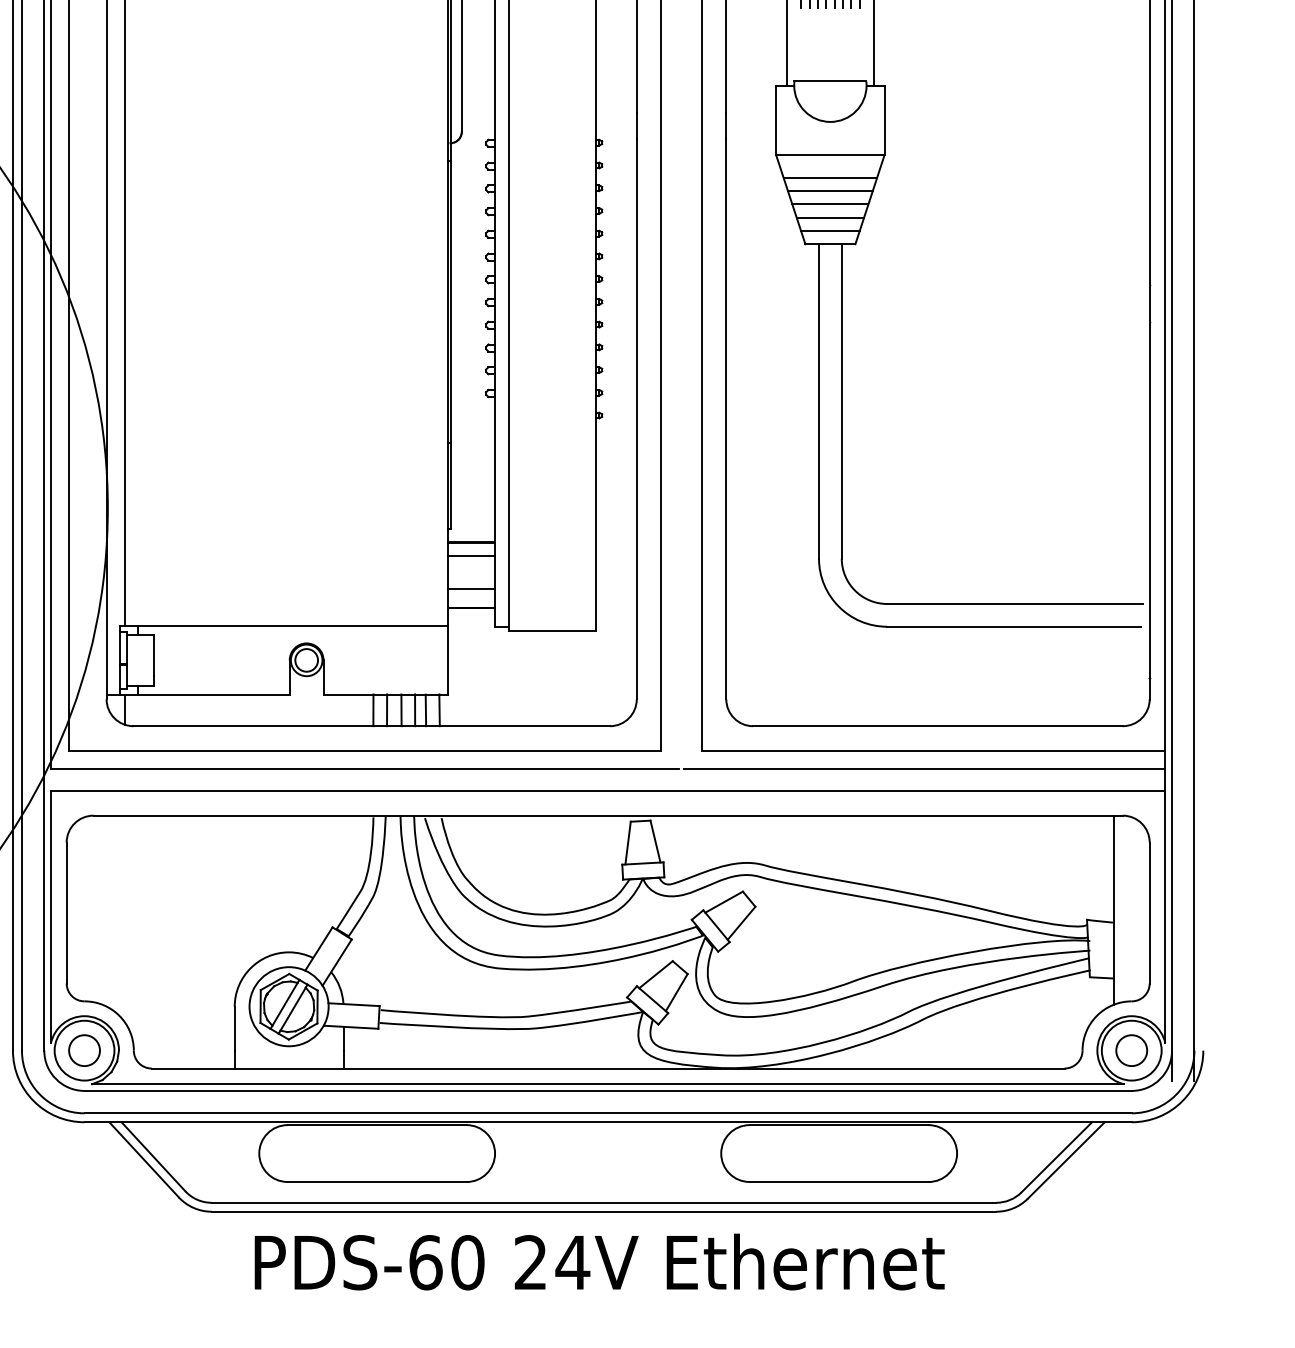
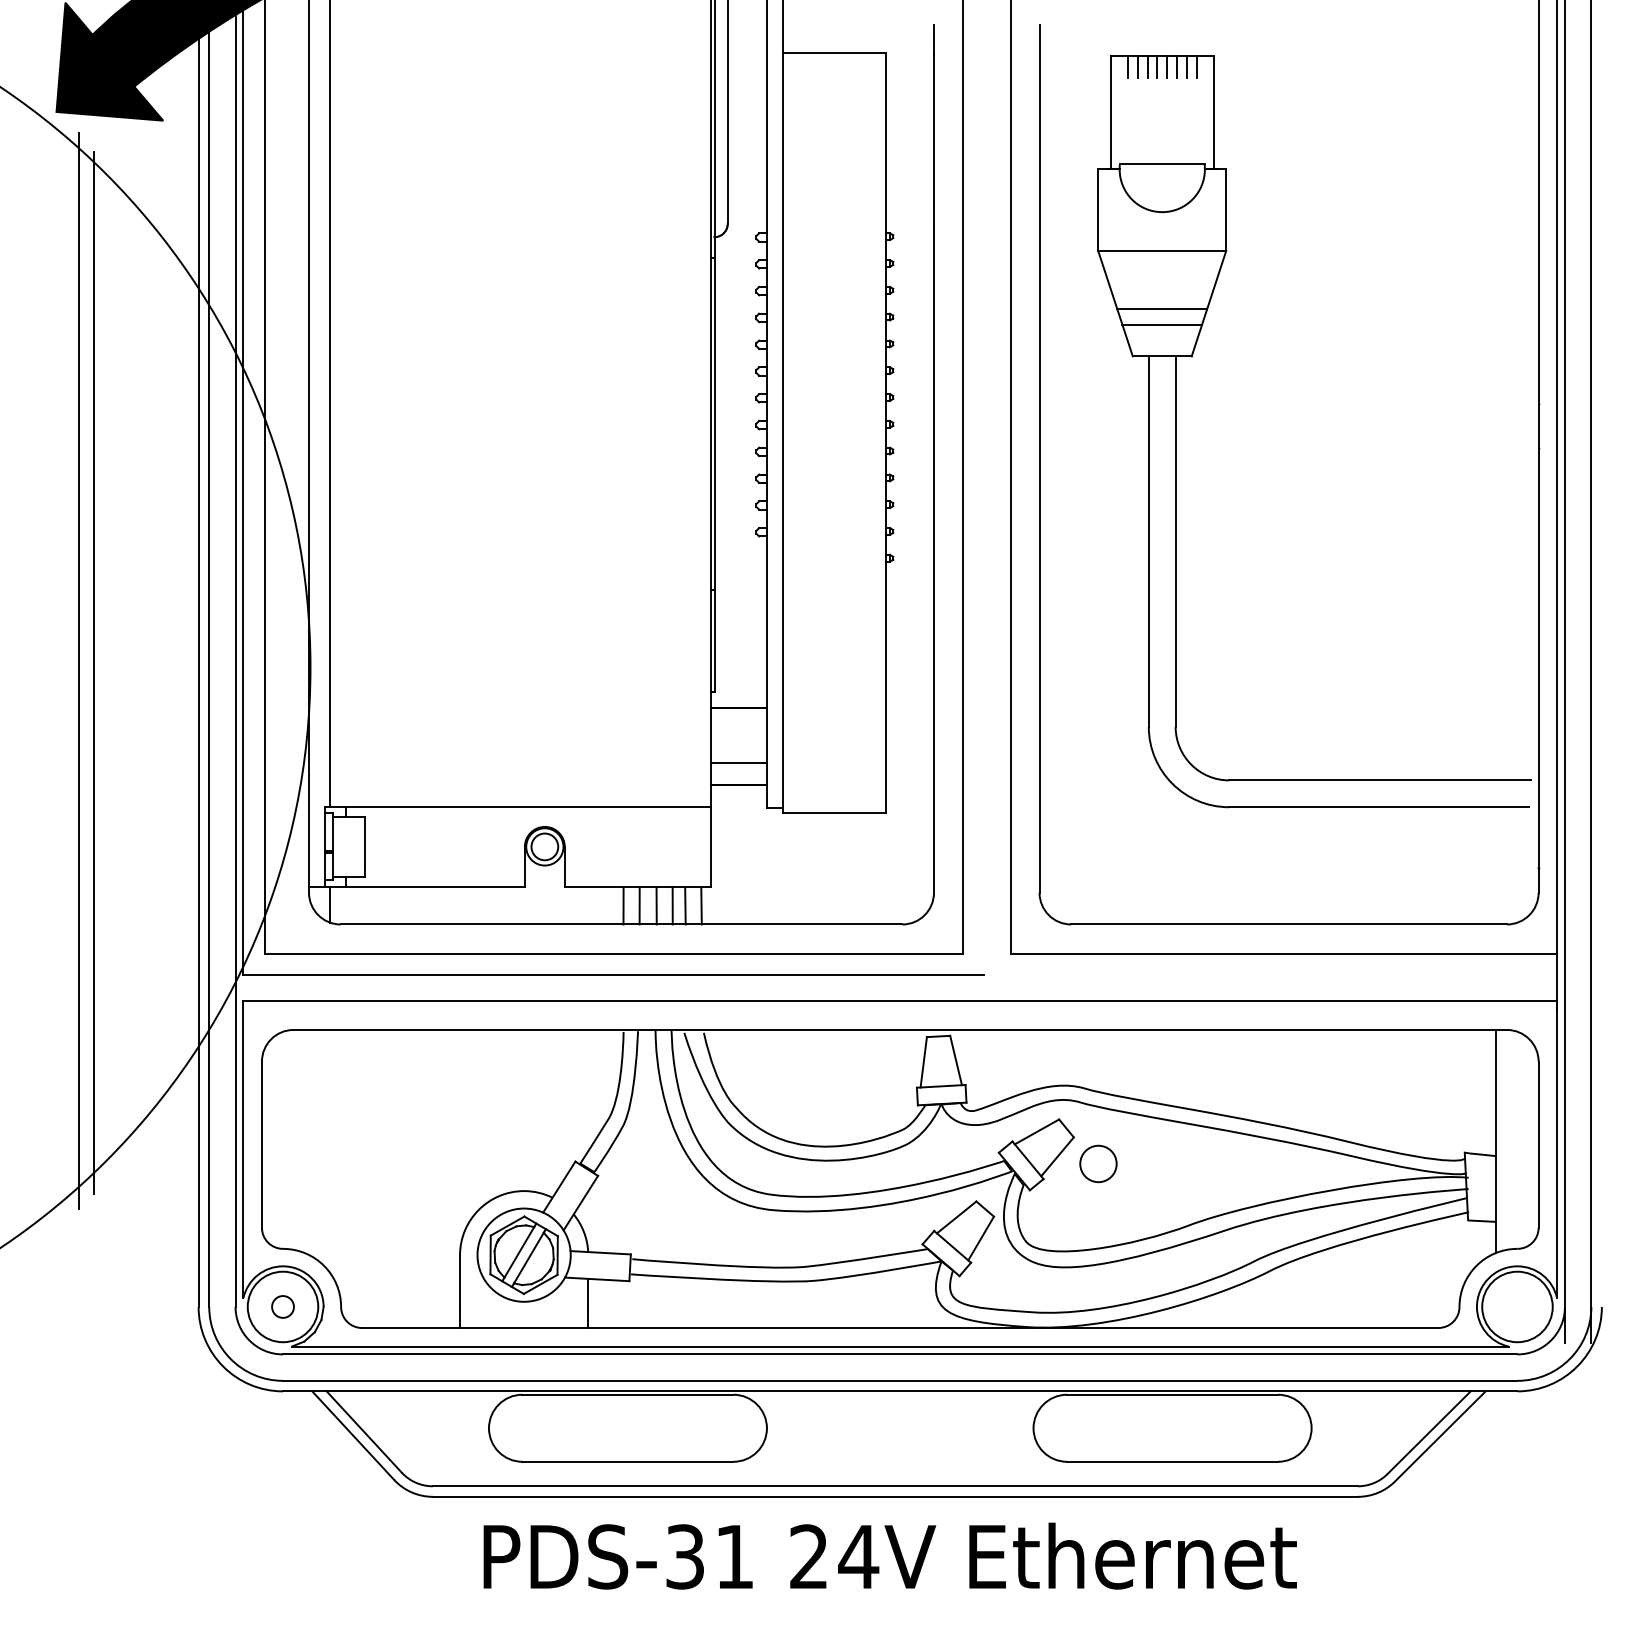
line: (830, 177) -> (1162, 277), removed
line: (830, 190) -> (1162, 293), removed
line: (829, 230) -> (1161, 340), removed
line: (470, 556) -> (738, 724), removed
line: (924, 768) -> (1273, 974), removed
circle: (84, 1050) -> (282, 1306), size x0.6
circle: (1131, 1050) -> (1098, 1163), moved
text: (447, 1262) -> (710, 1556), PDS-60 -> PDS-31

